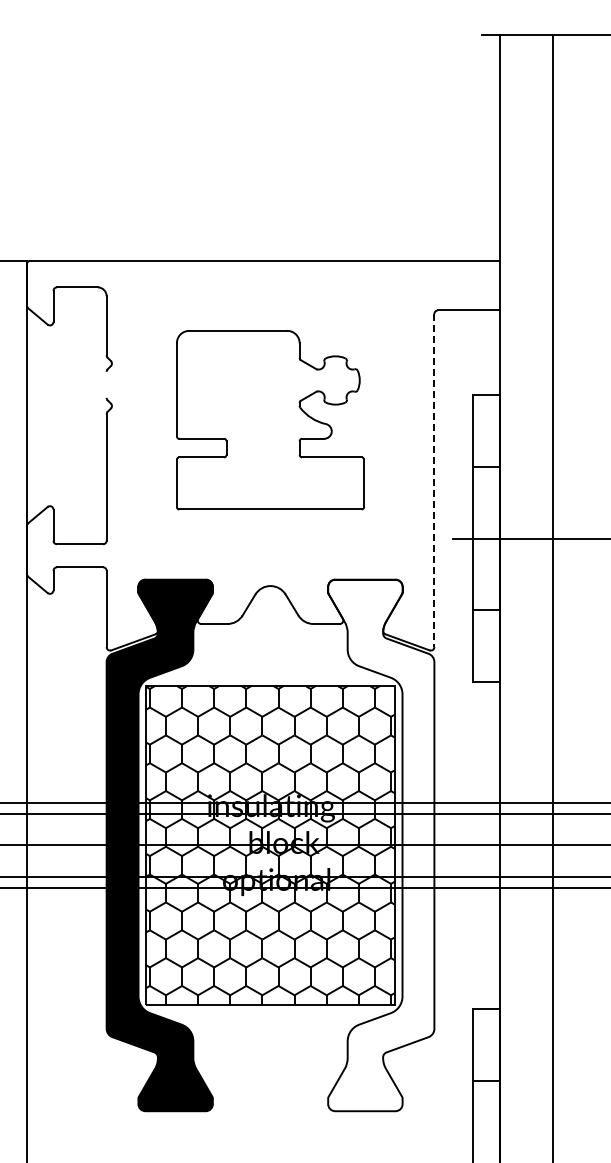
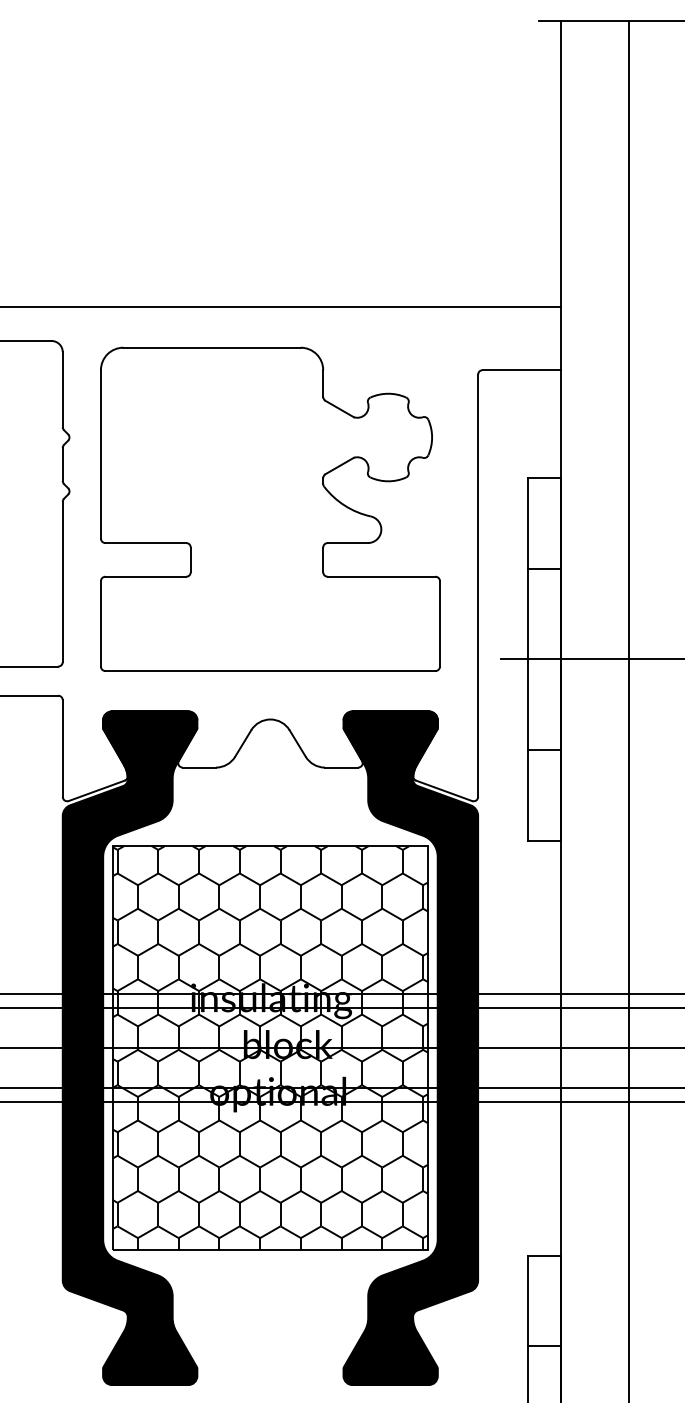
line: (106, 384) -> (62, 464), added
part: (270, 419) -> (270, 508), size x1.43
line: (434, 480) -> (478, 585), dashed -> solid
fill: (381, 845) -> (411, 1048), added

